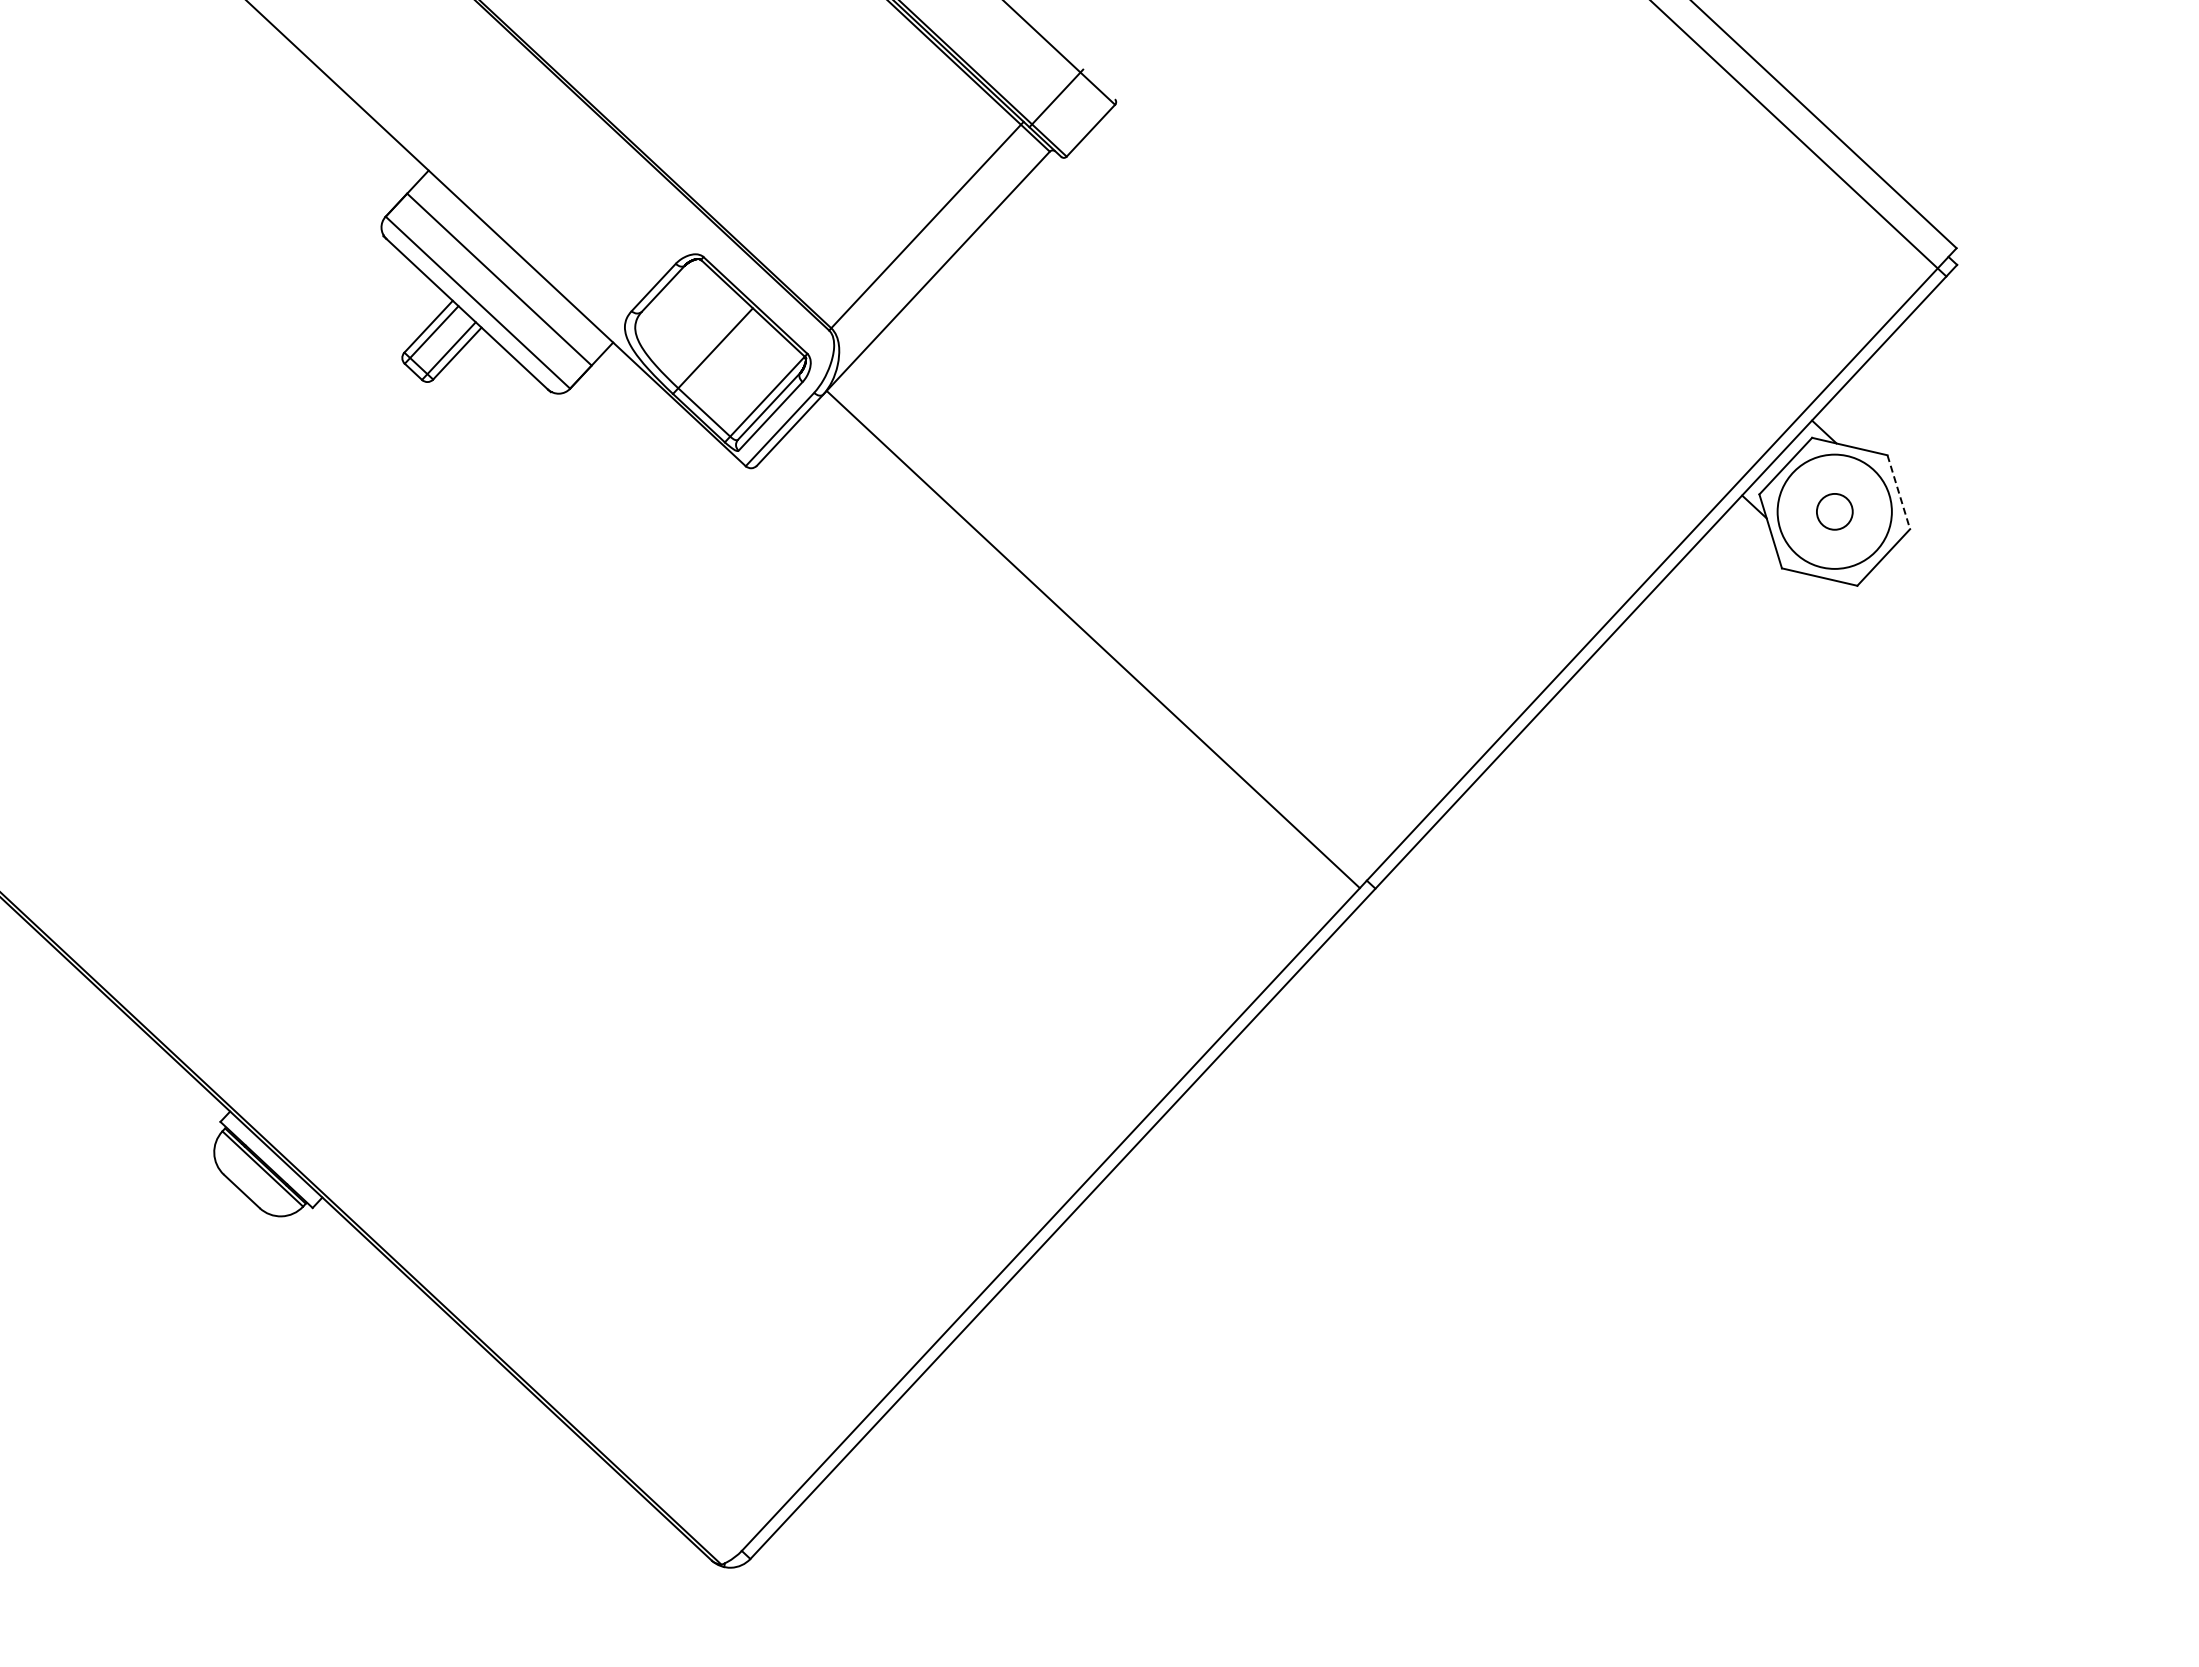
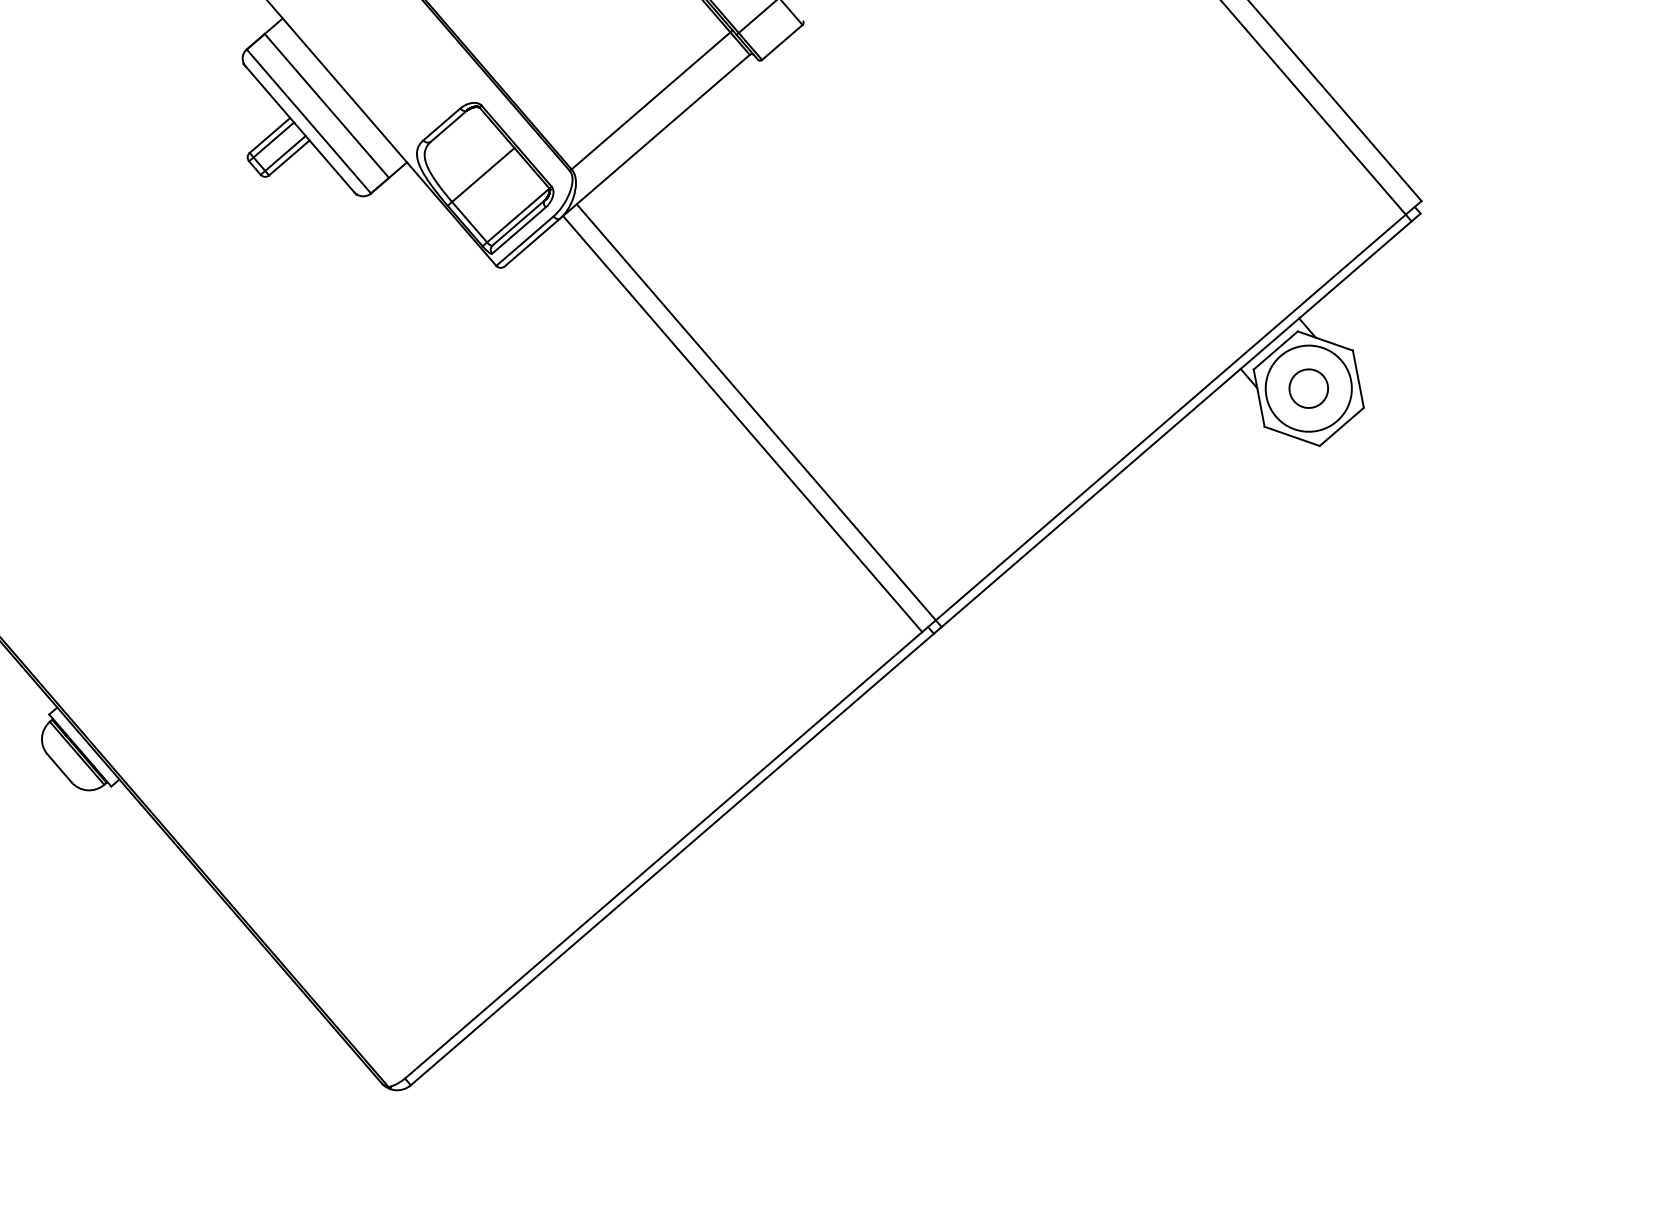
line: (1898, 492) -> (1358, 379), dashed -> solid
circle: (1834, 511) -> (1308, 388), size x1.43
line: (1113, 625) -> (758, 415), added

